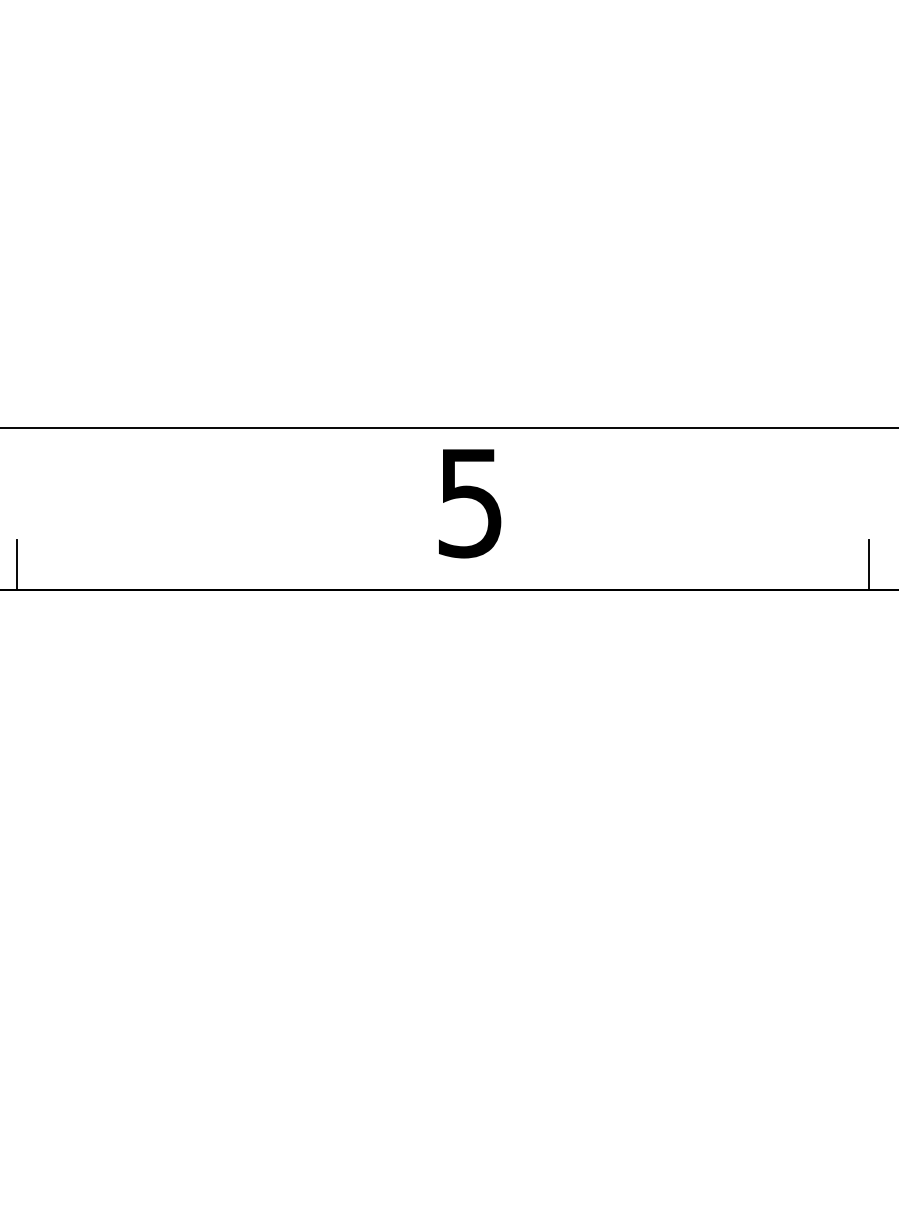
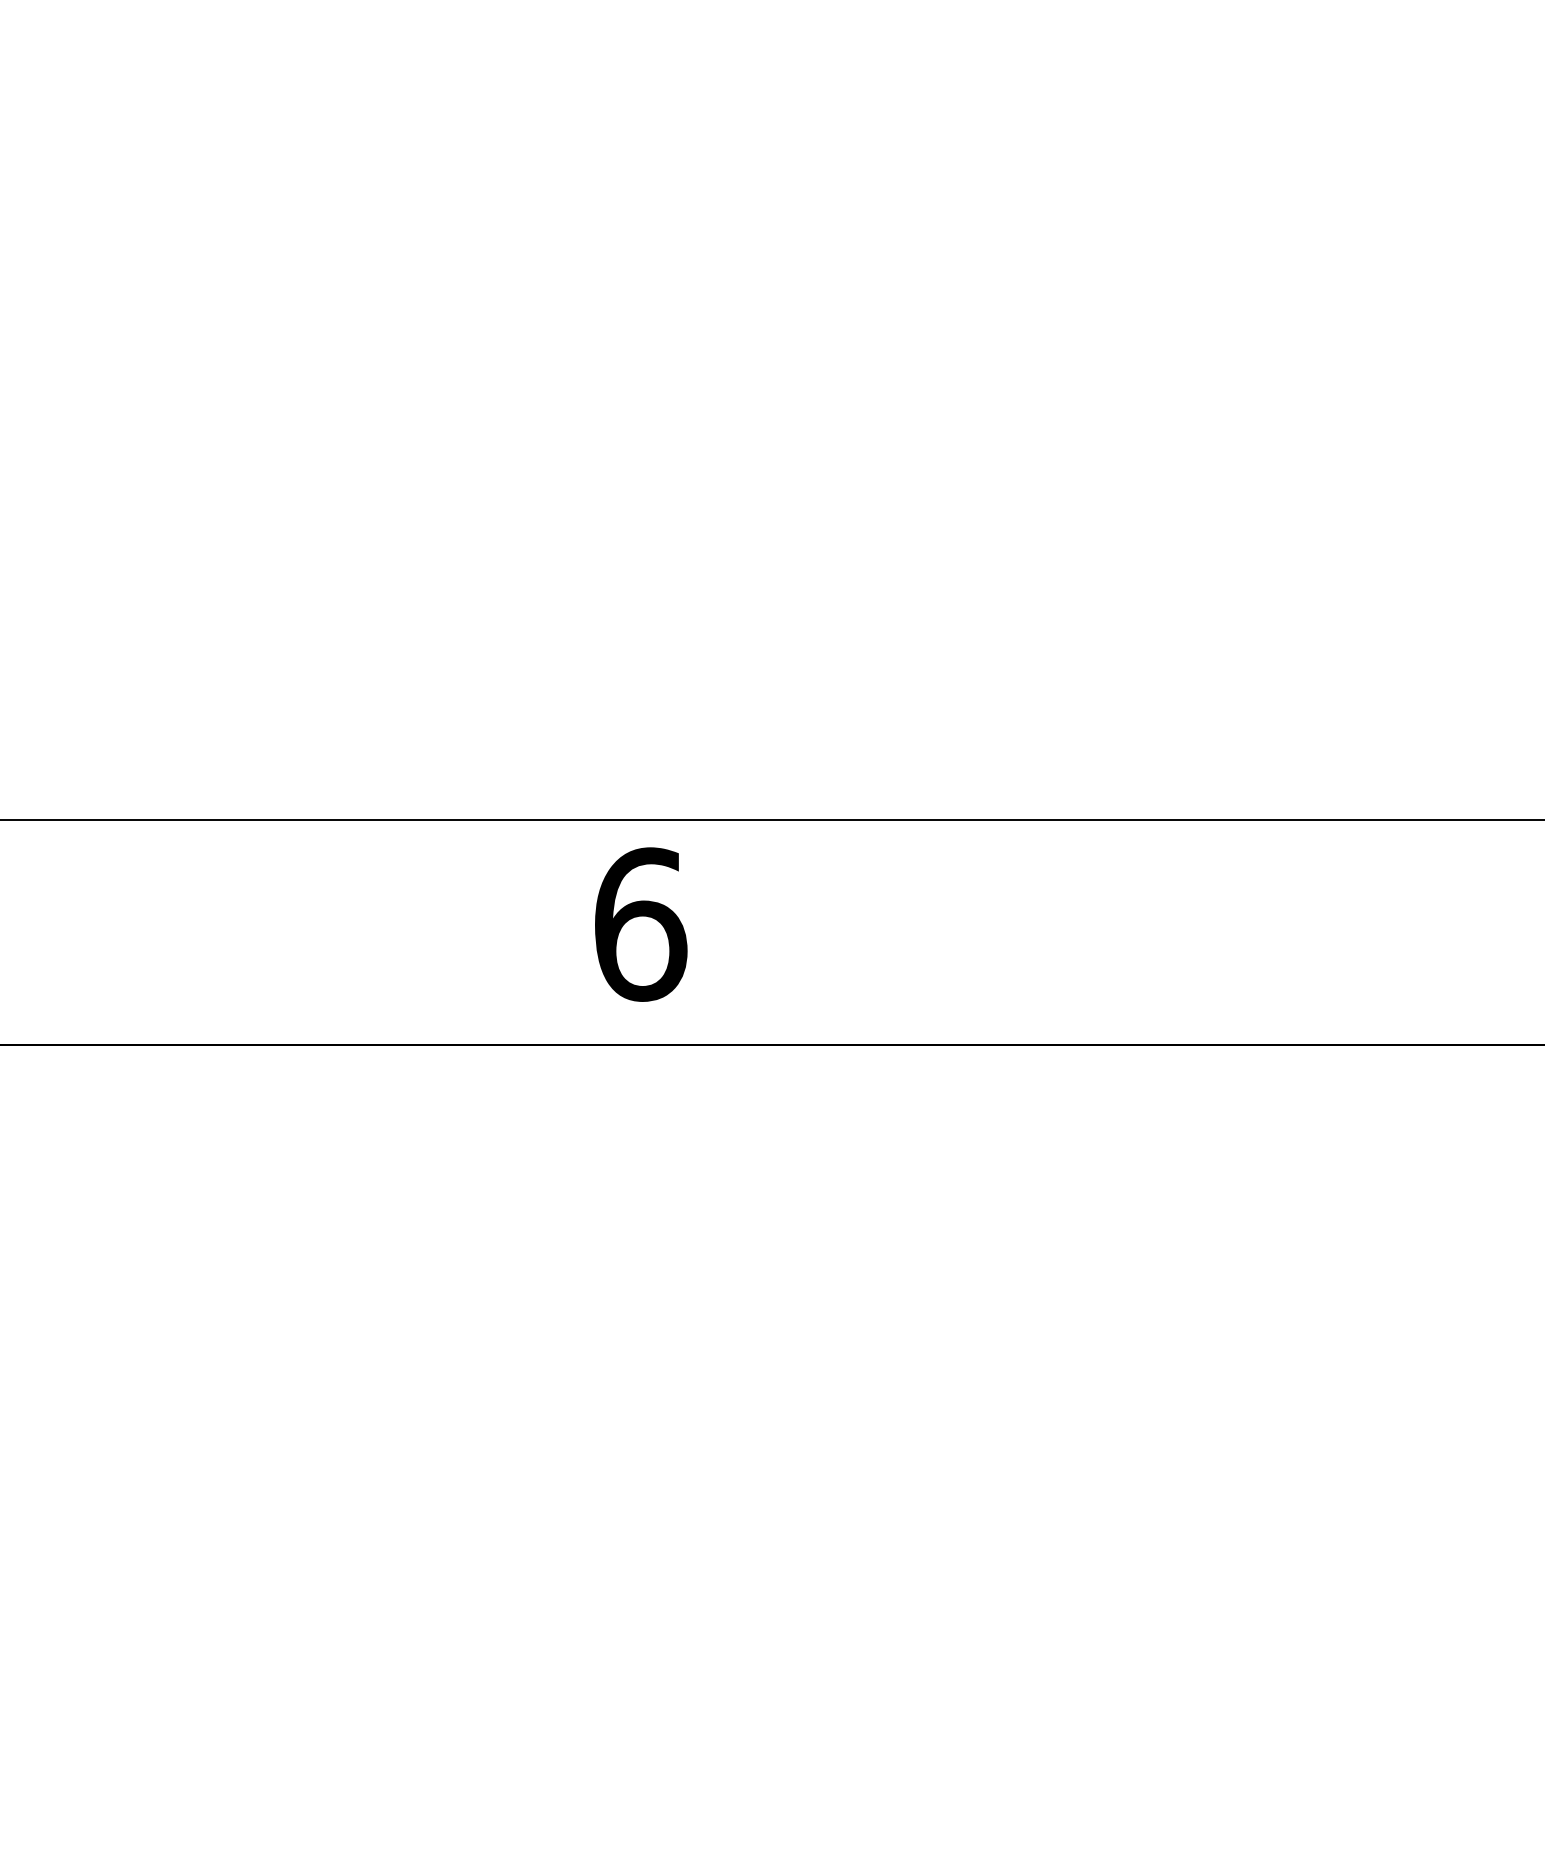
text: (471, 502) -> (641, 924), 5 -> 6
line: (16, 564) -> (8, 1010), removed
line: (869, 564) -> (1195, 1010), removed

